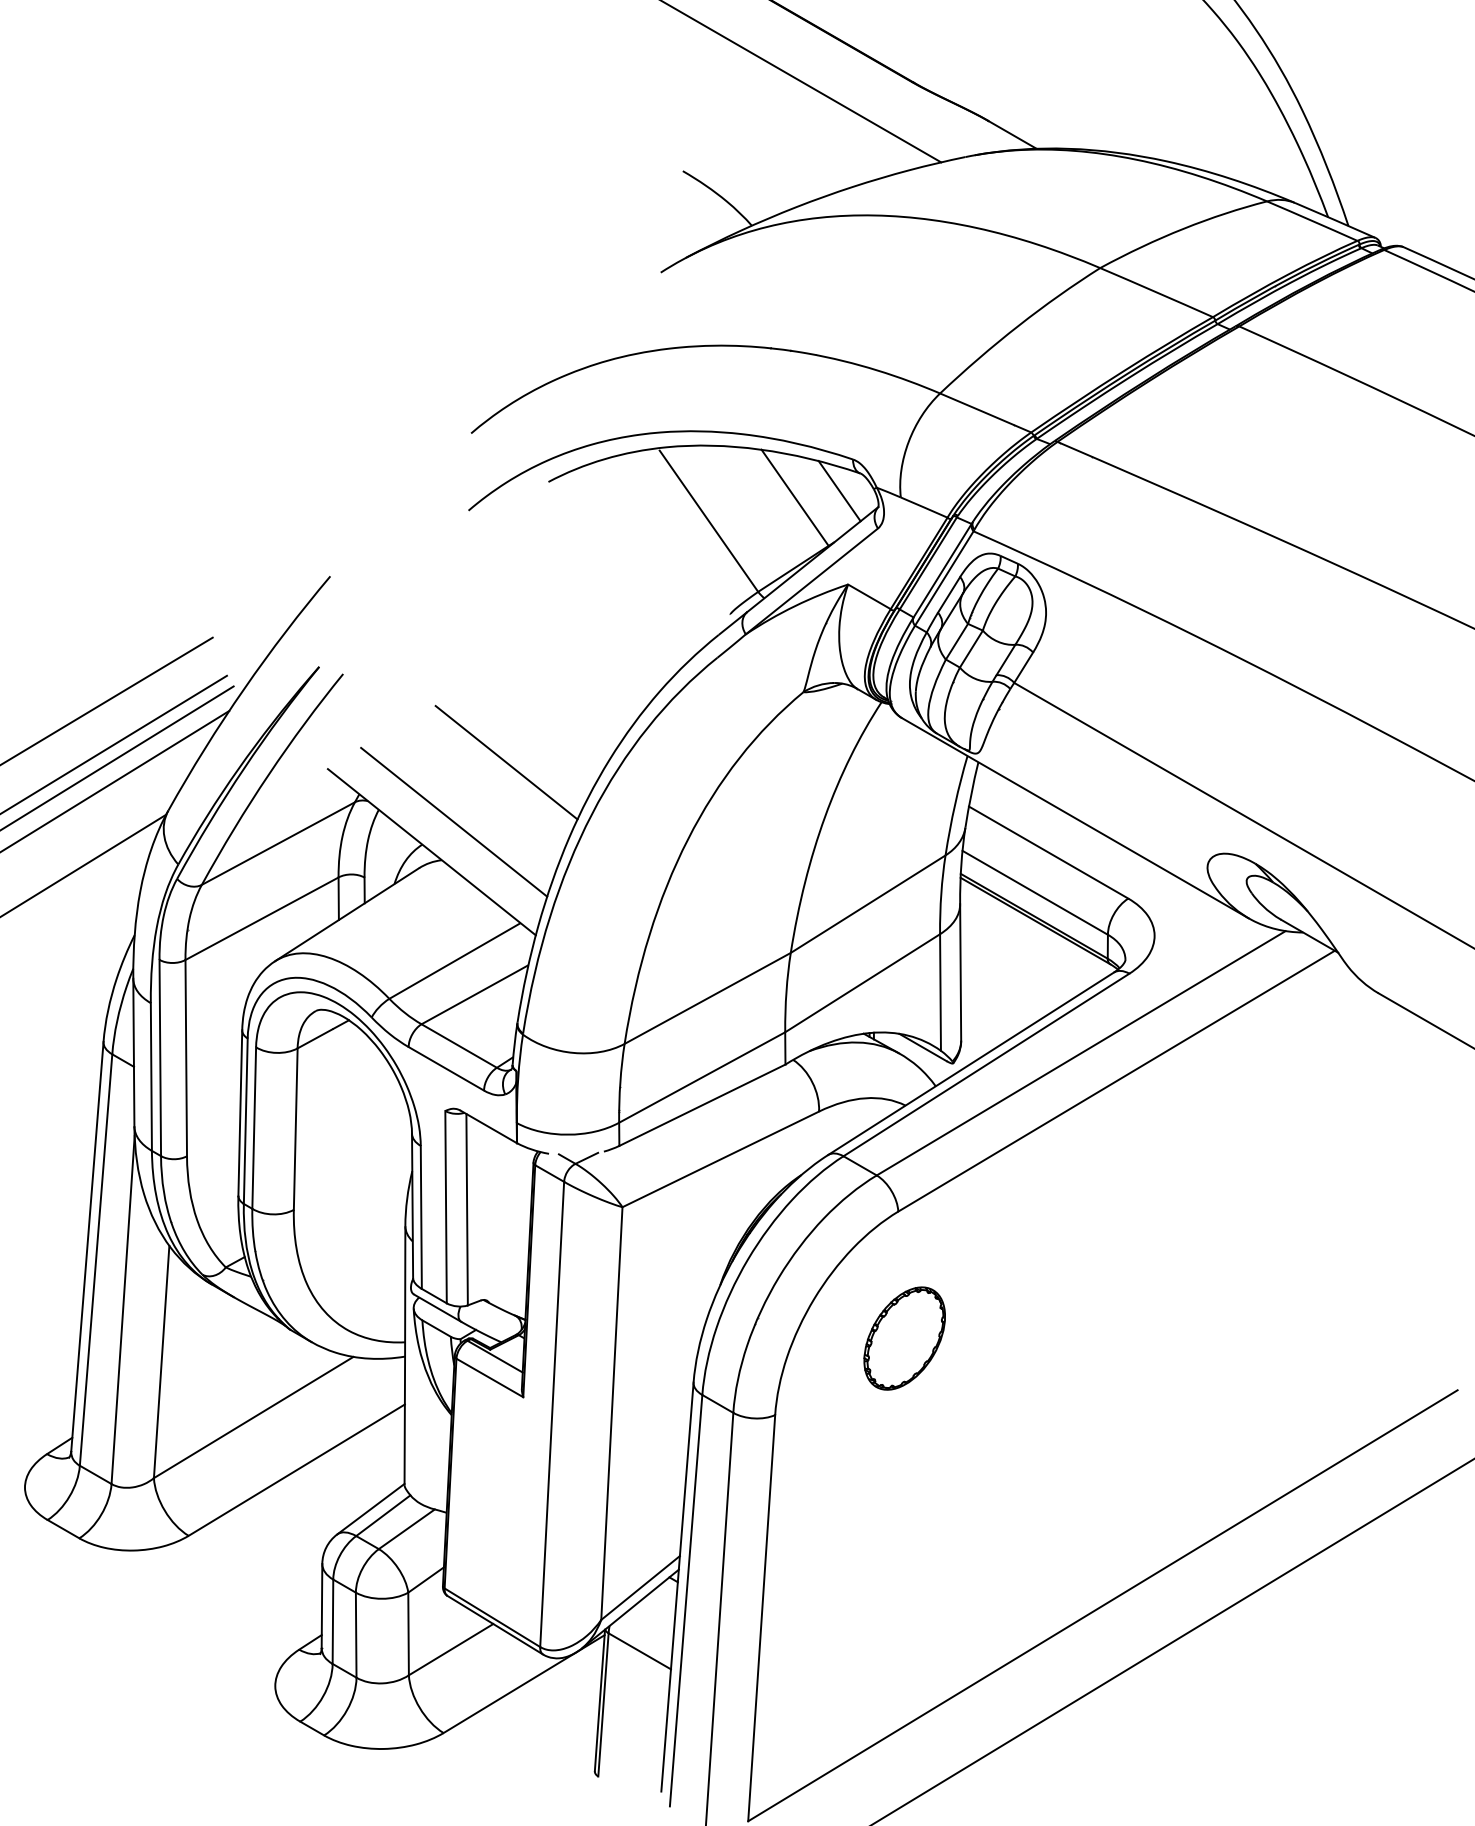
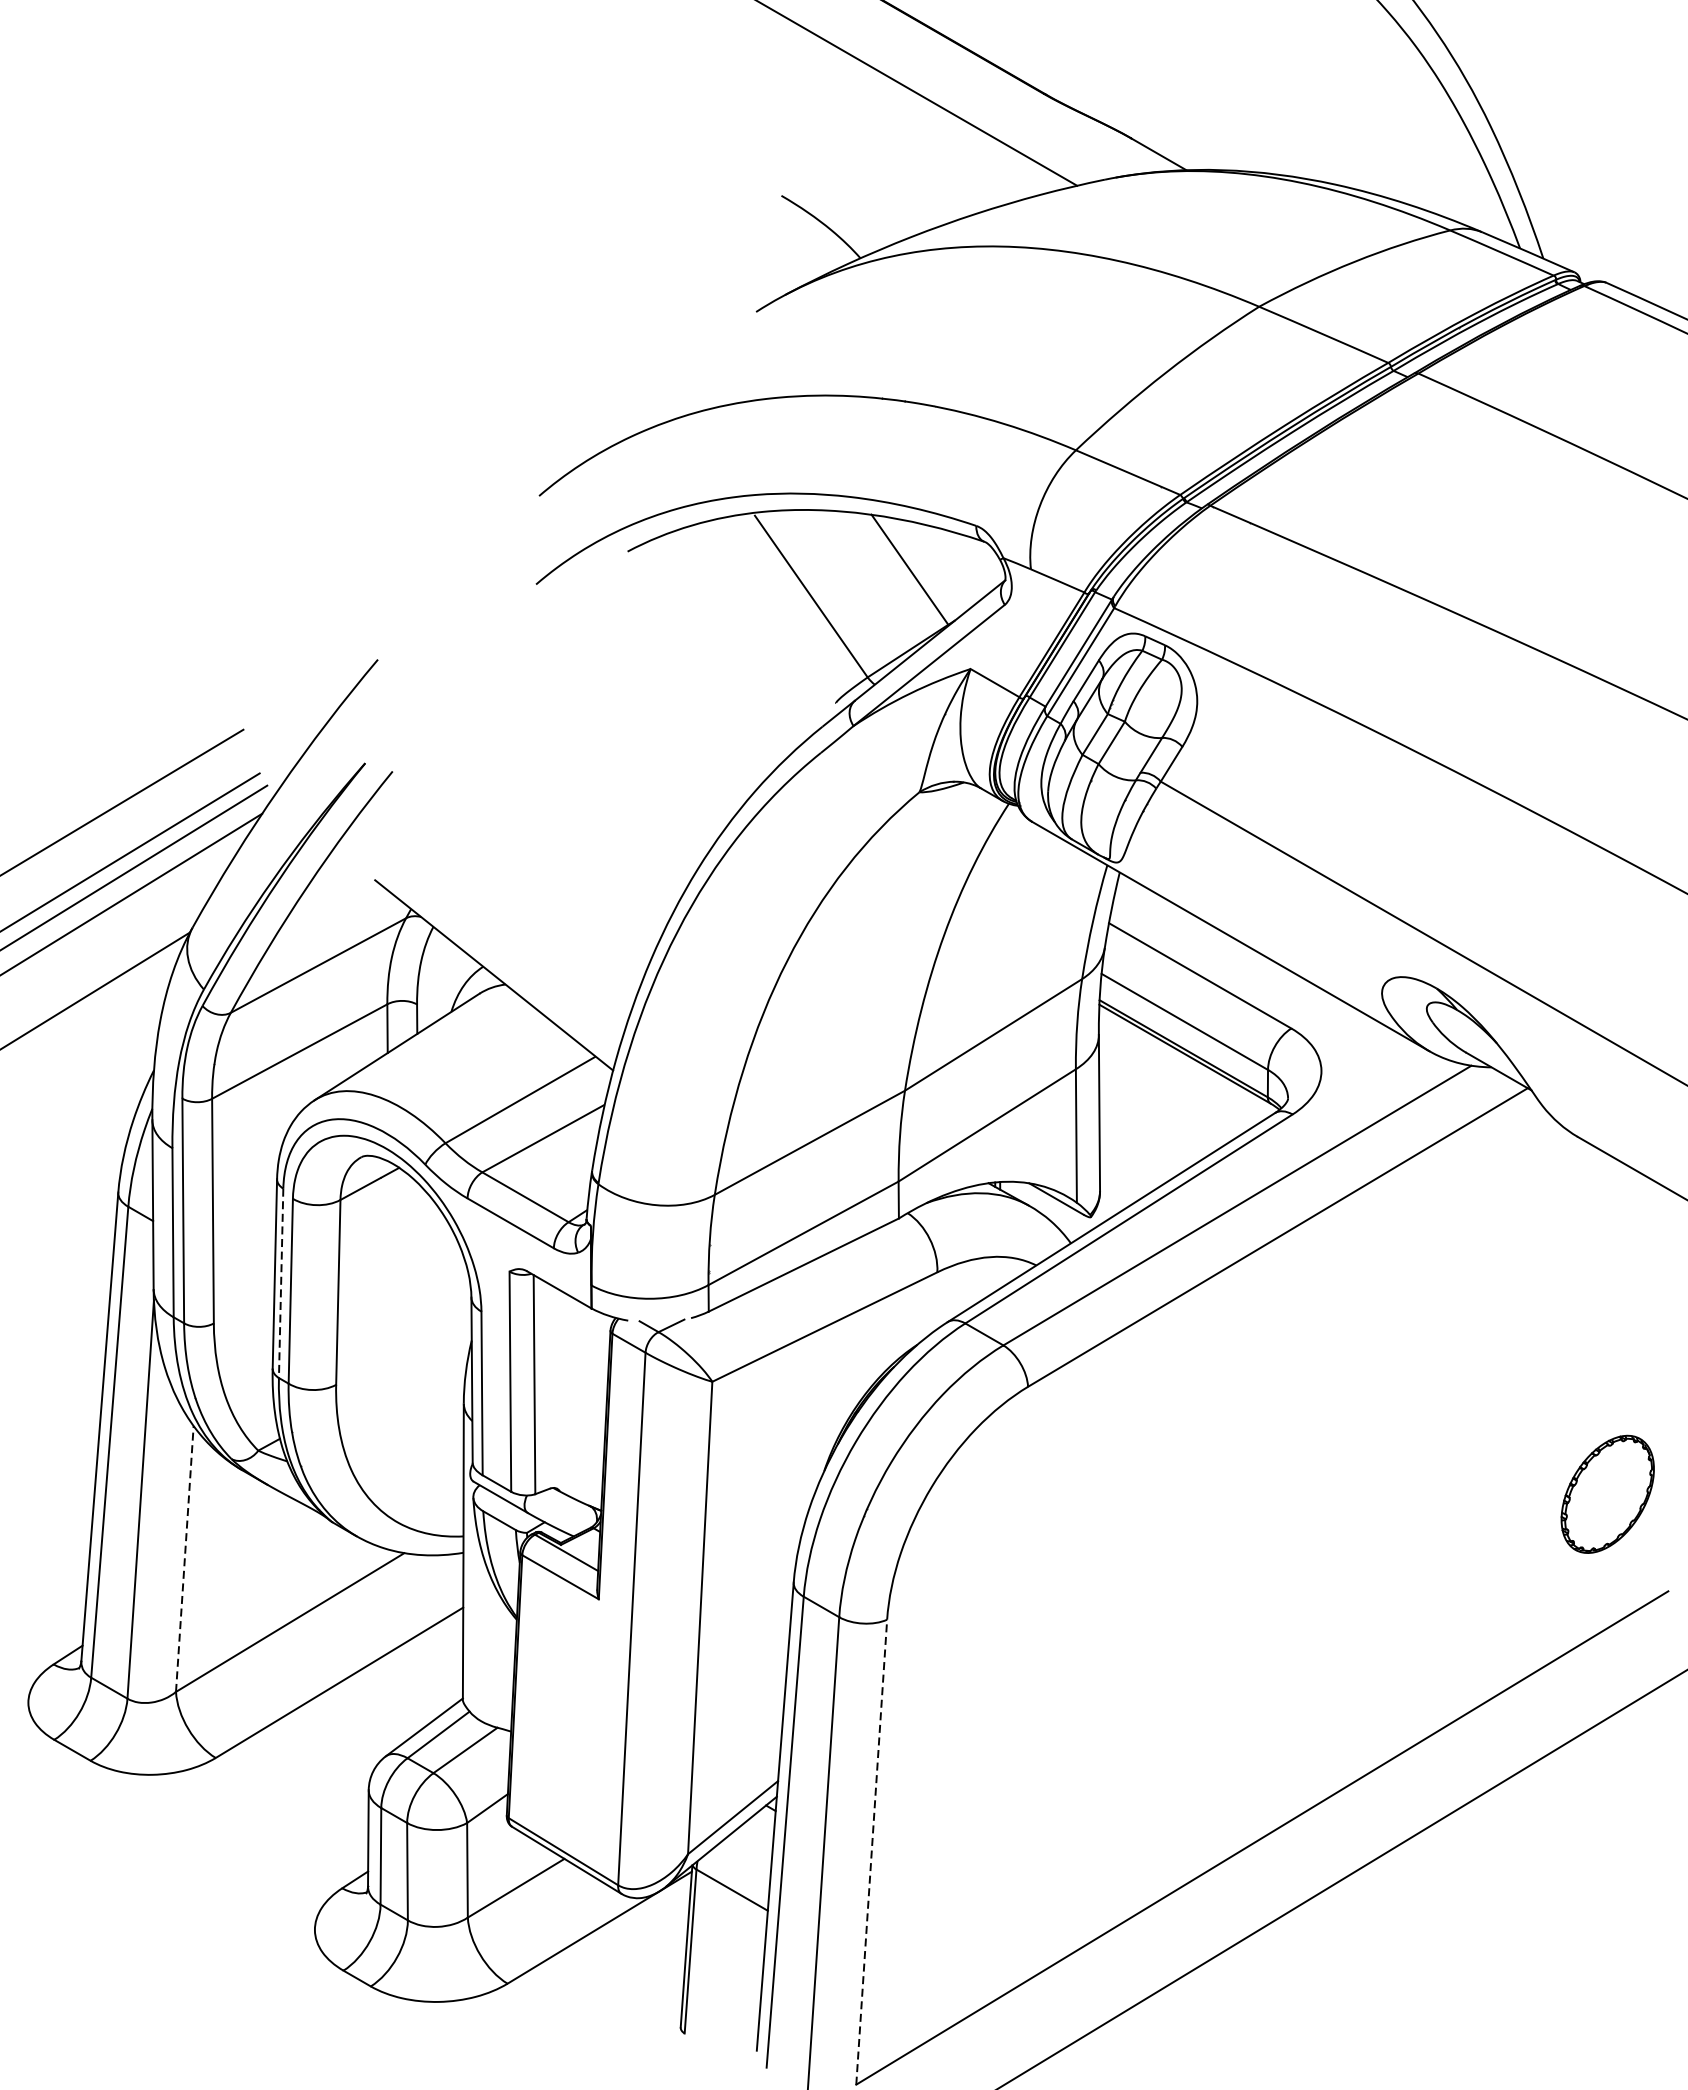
line: (839, 491) -> (960, 562), removed
line: (506, 762) -> (579, 872), removed
line: (454, 821) -> (520, 940), removed
line: (245, 1121) -> (280, 1283), solid -> dashed
part: (904, 1338) -> (1607, 1494), moved
line: (161, 1361) -> (184, 1558), solid -> dashed
line: (761, 1618) -> (871, 1852), solid -> dashed

